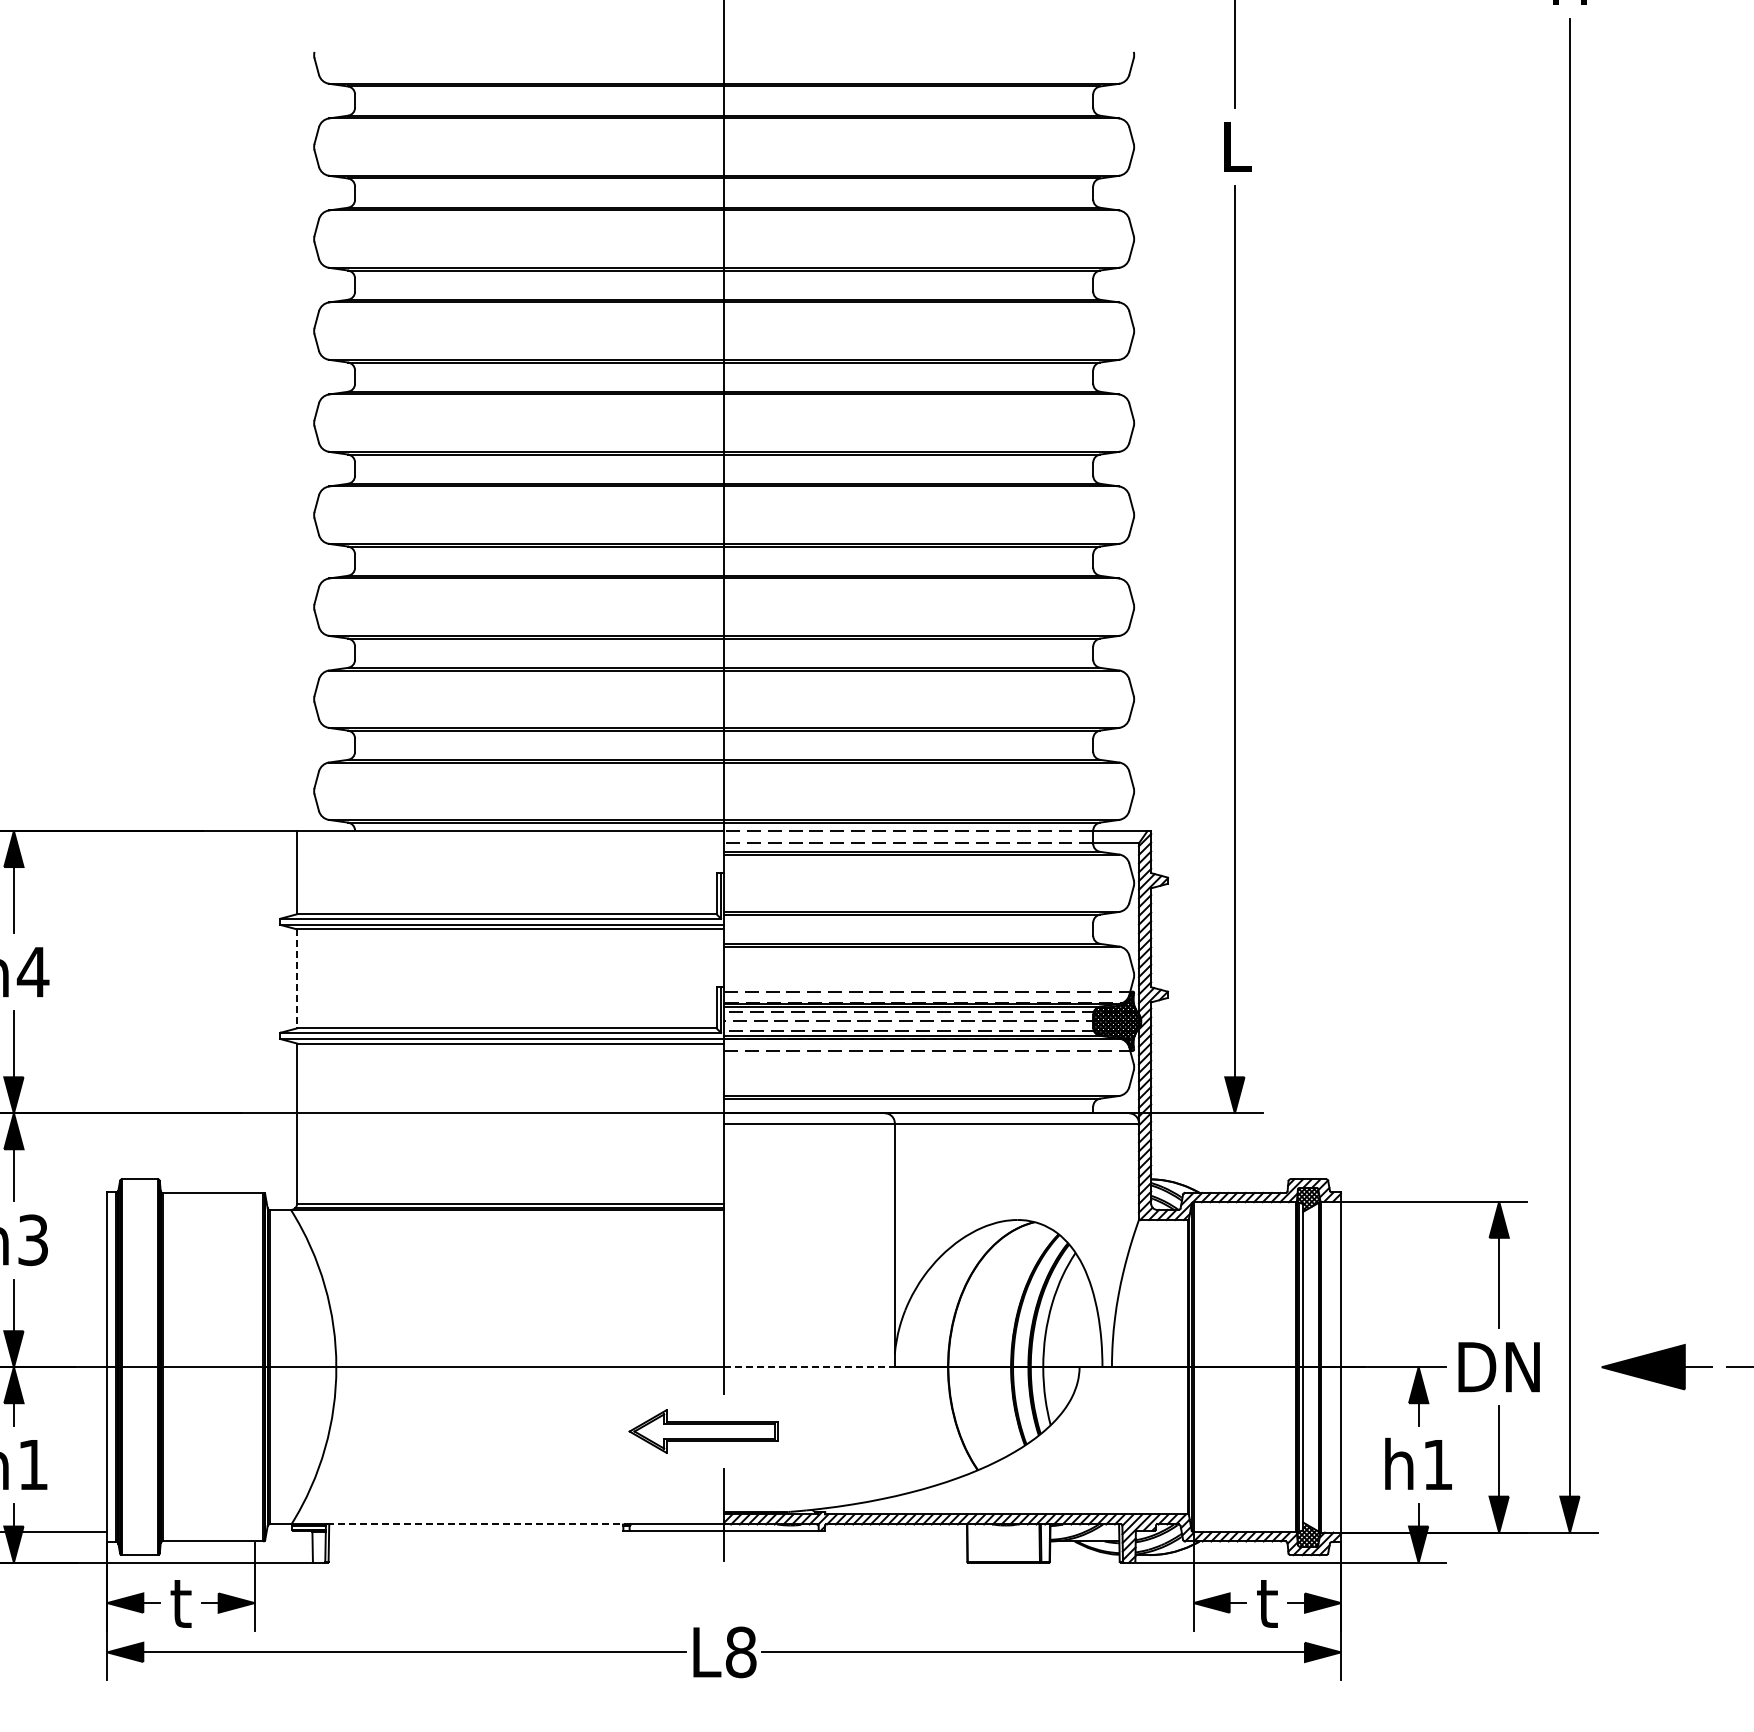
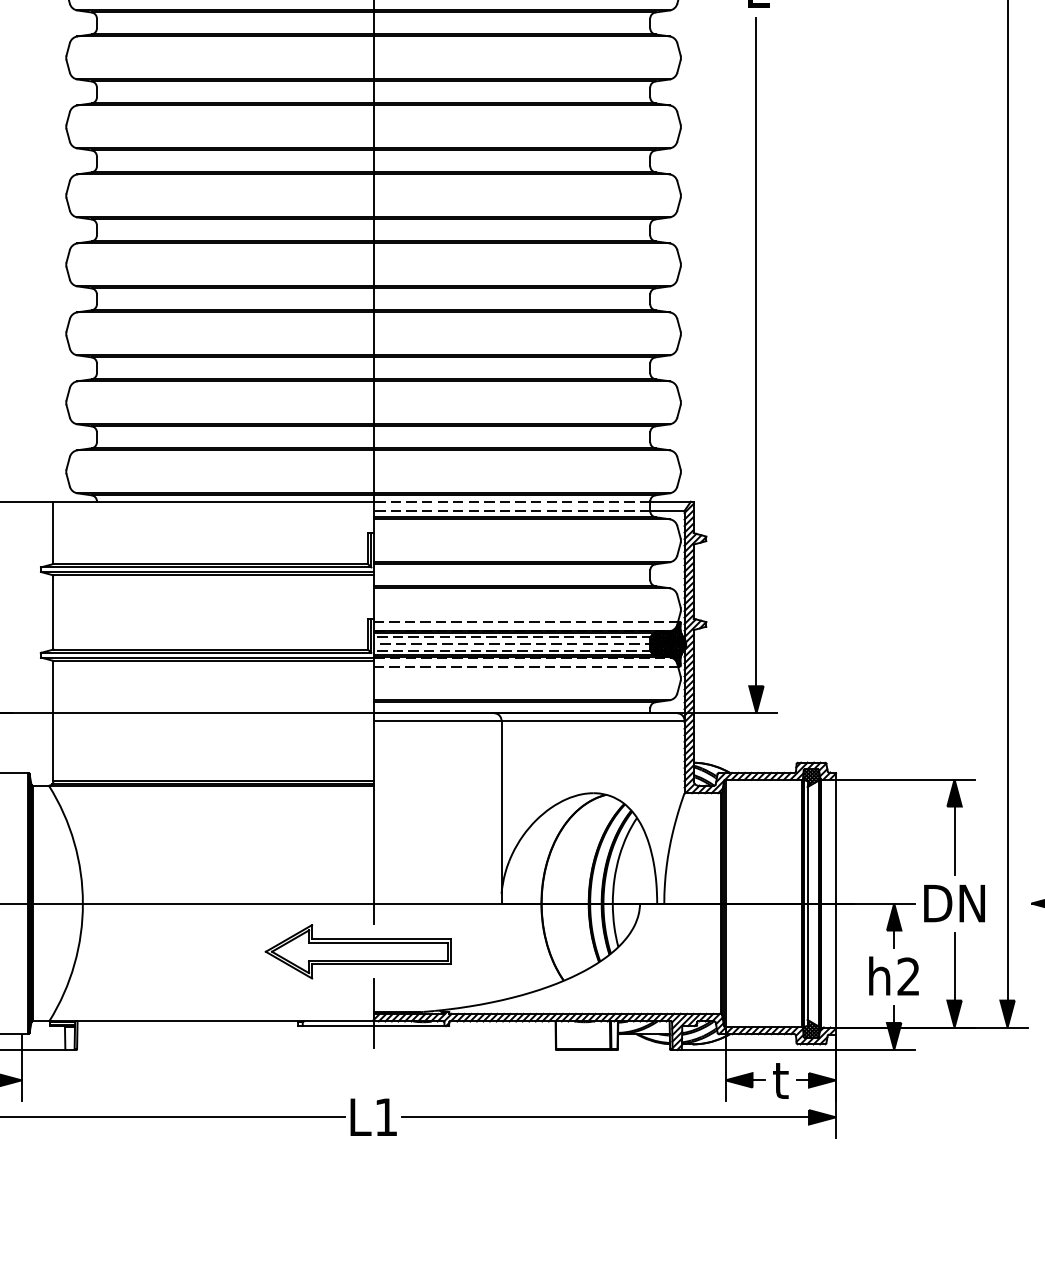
line: (297, 979) -> (53, 612), dashed -> solid
line: (809, 1367) -> (437, 903), dashed -> solid
part: (703, 1431) -> (358, 951), size x1.67
text: (1437, 1464) -> (908, 976), h1 -> h2
line: (478, 1524) -> (189, 1021), dashed -> solid
text: (740, 1652) -> (385, 1117), L8 -> L1

